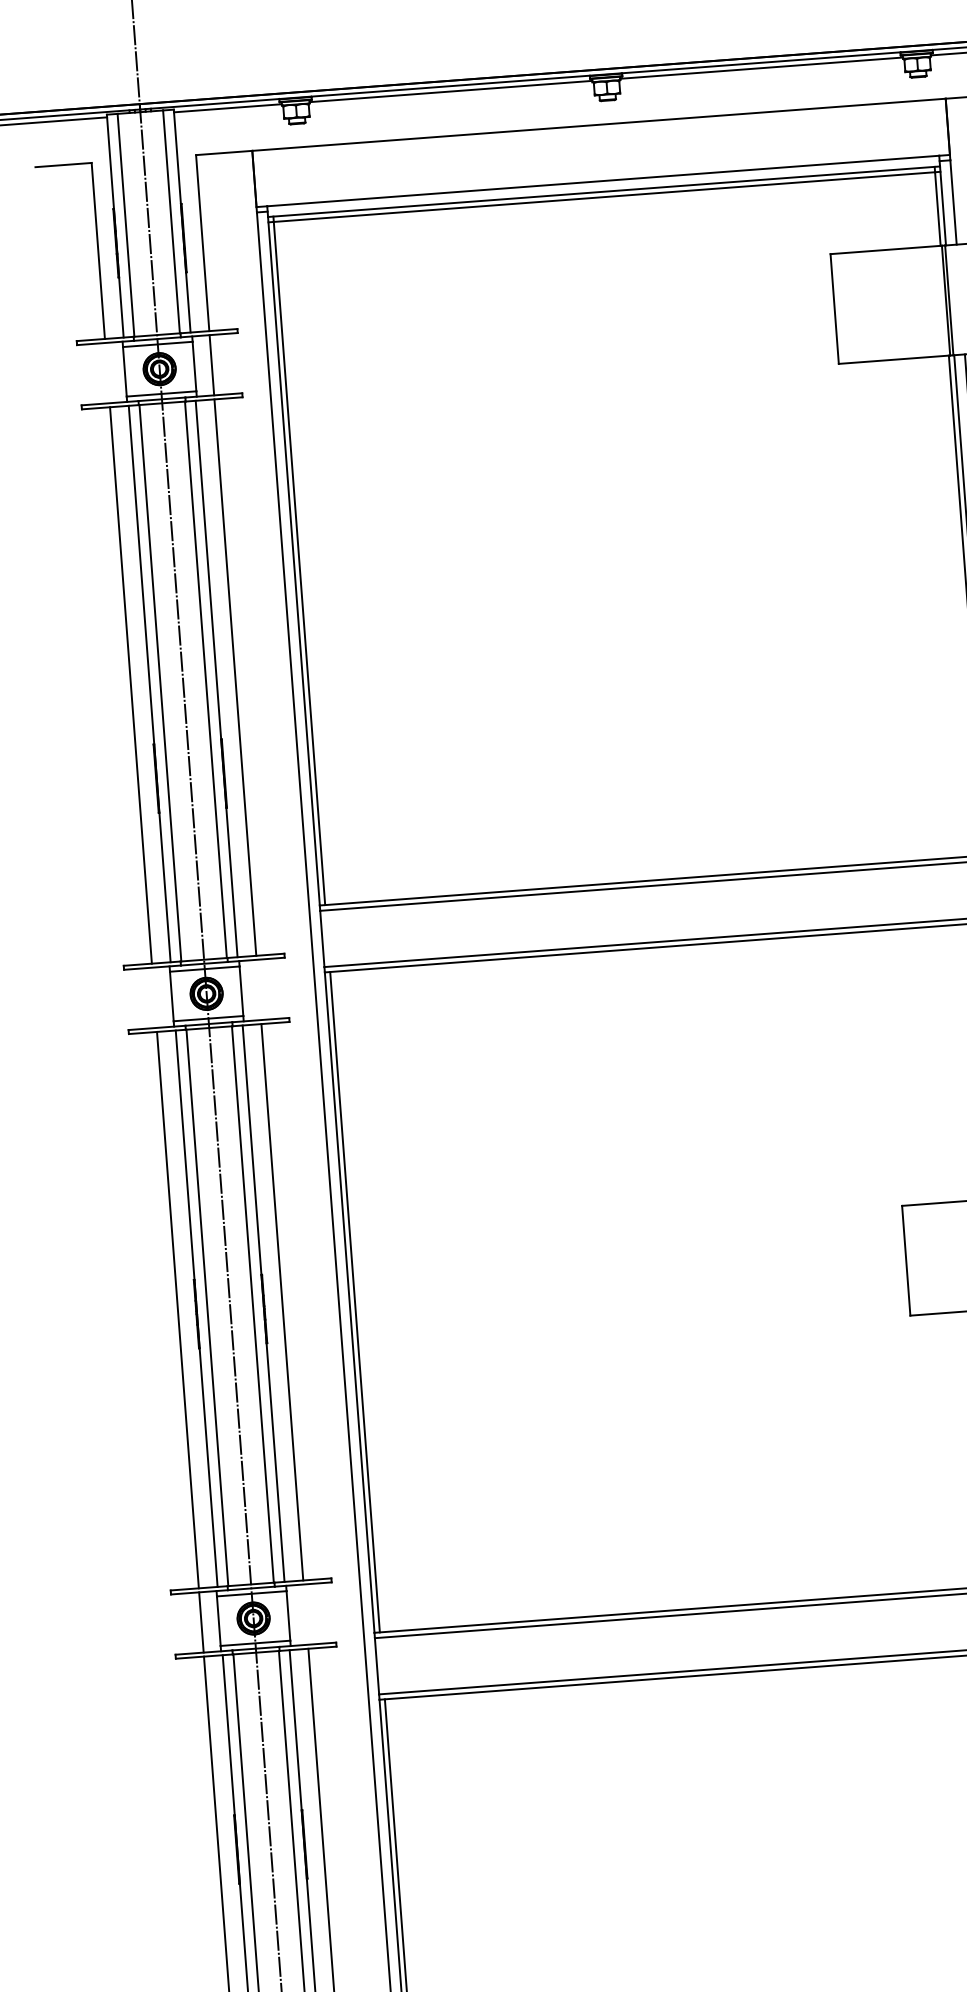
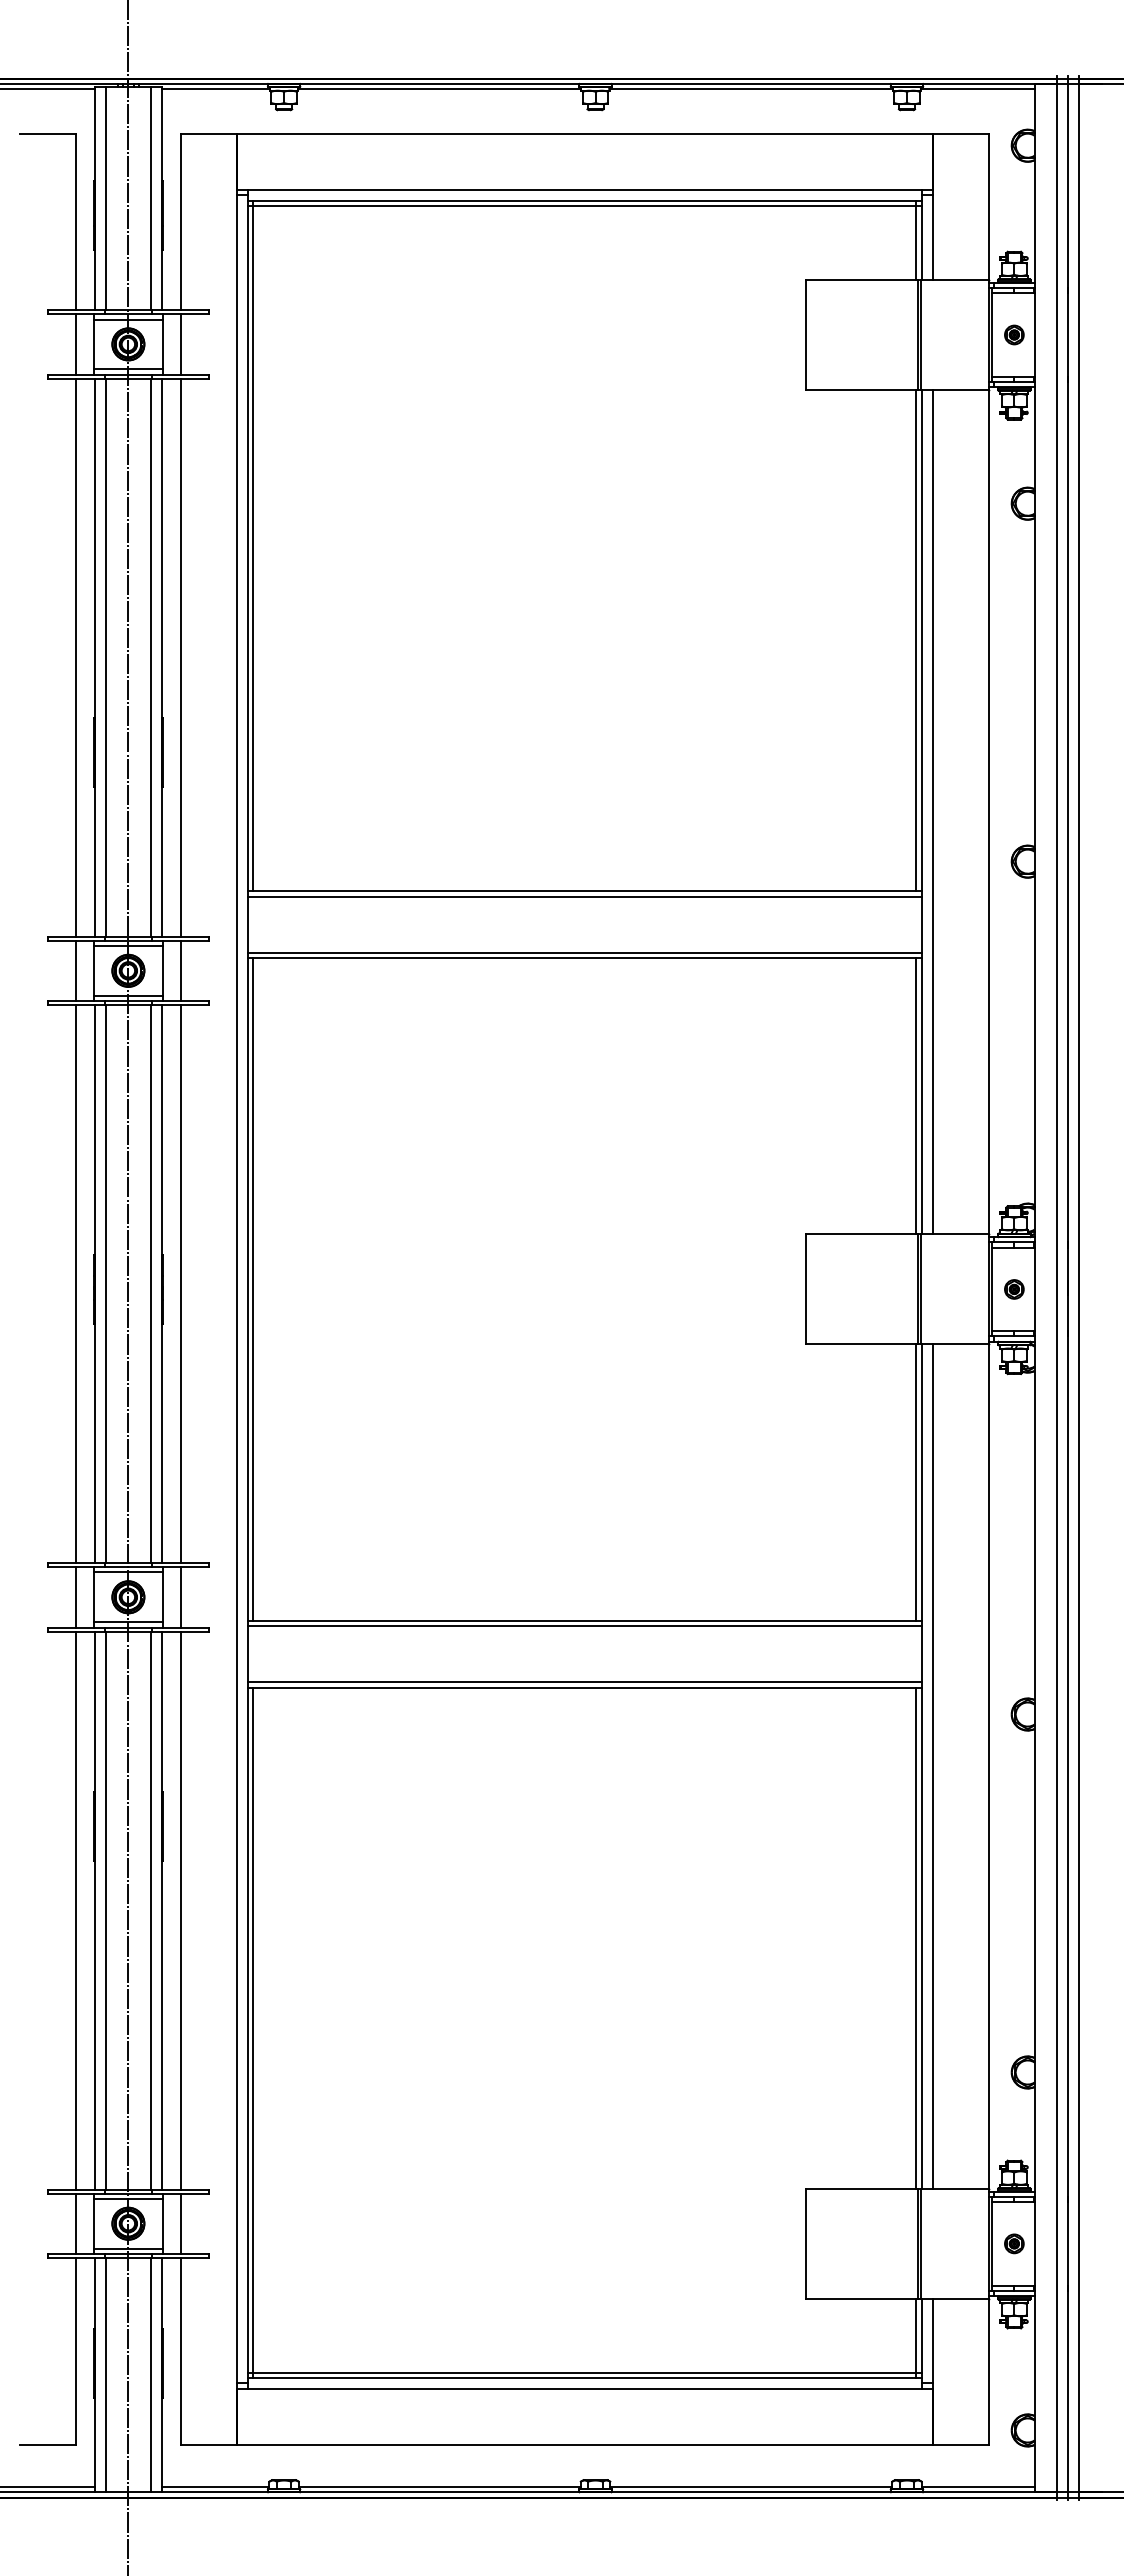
line: (107, 373) -> (76, 344), added
line: (258, 989) -> (180, 970), added
line: (154, 997) -> (76, 970), added
line: (305, 1614) -> (180, 1597), added

